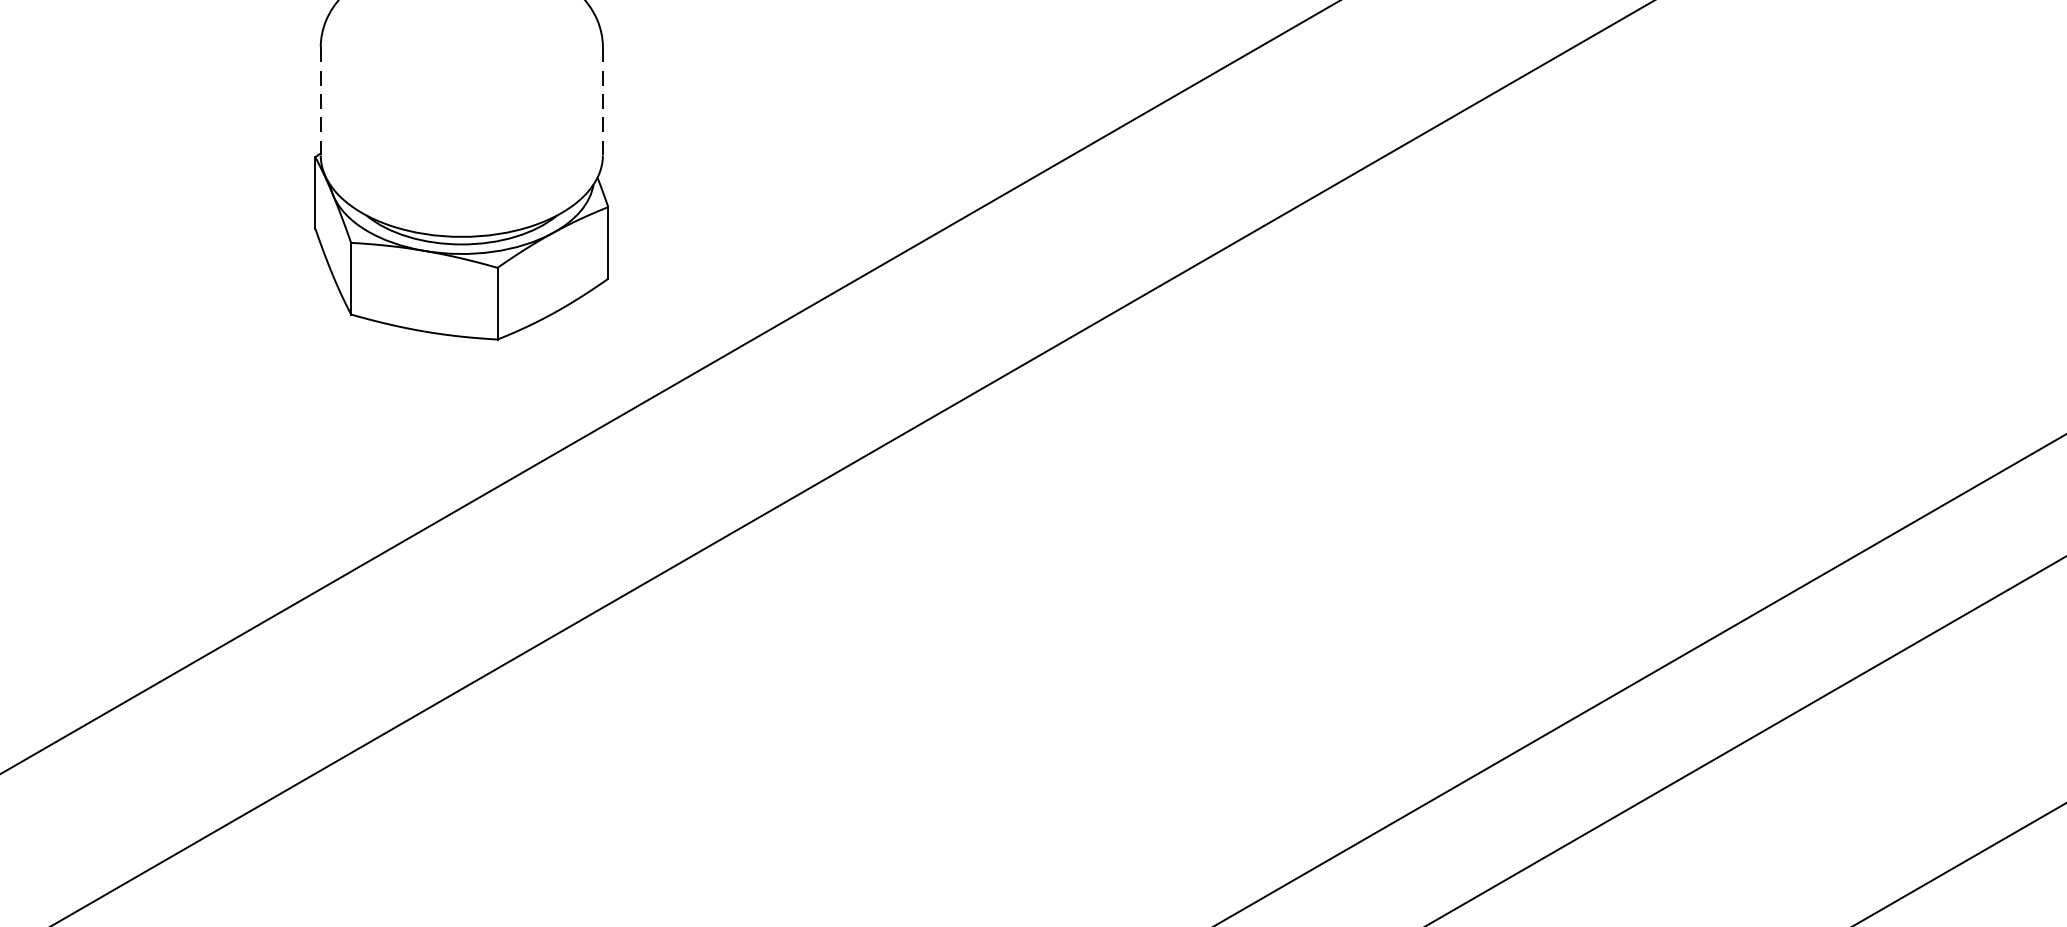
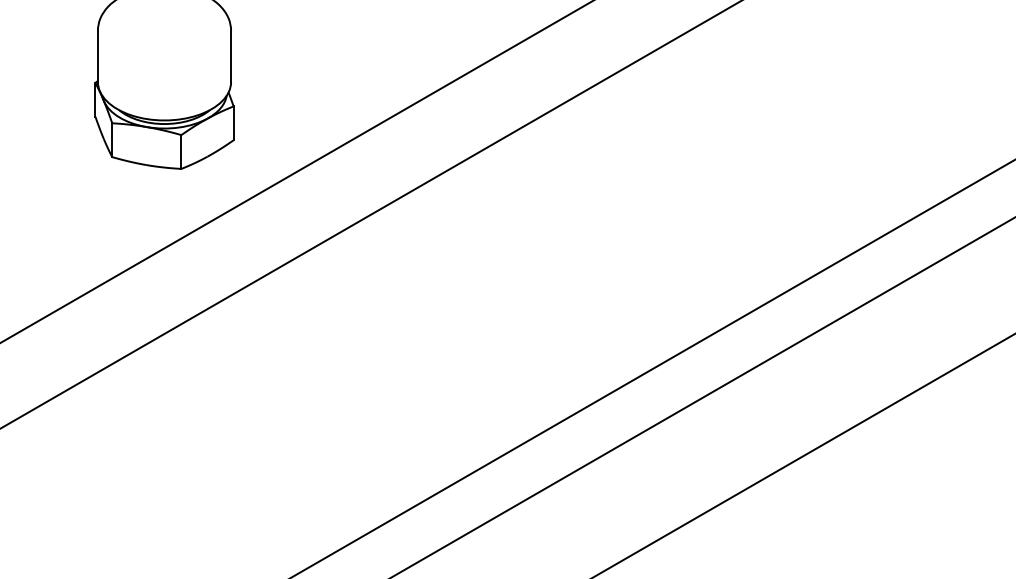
line: (319, 101) -> (97, 56), dashed -> solid
line: (603, 101) -> (231, 56), dashed -> solid

